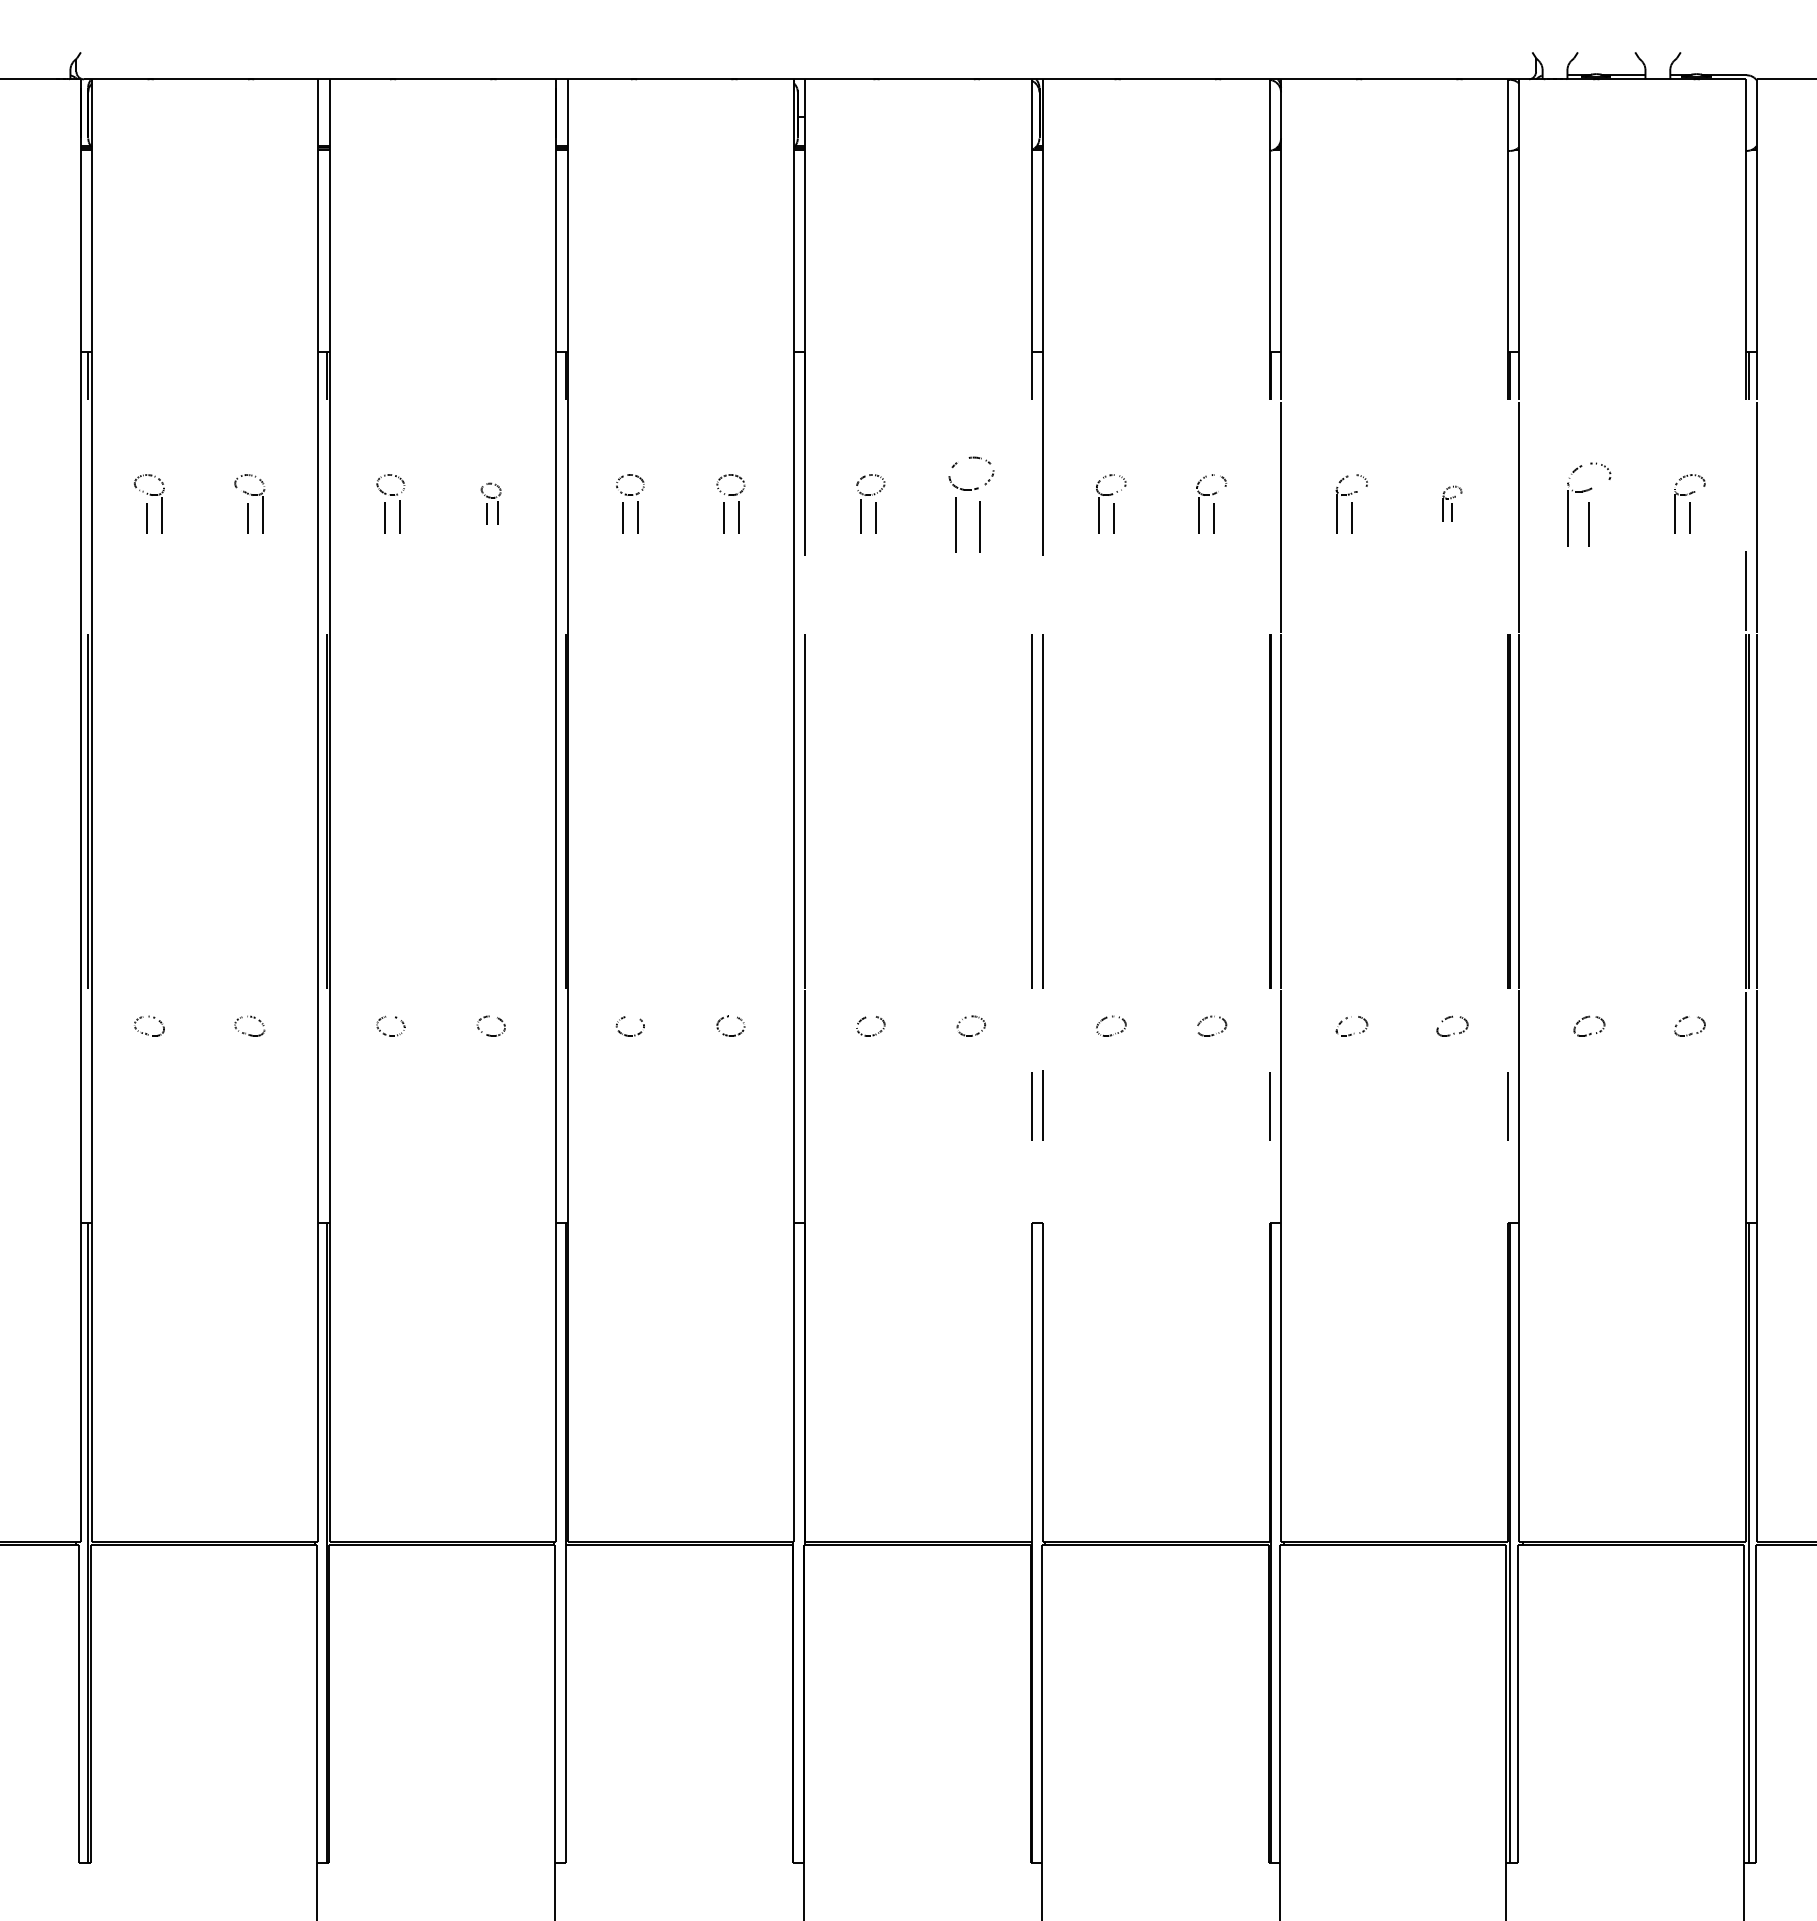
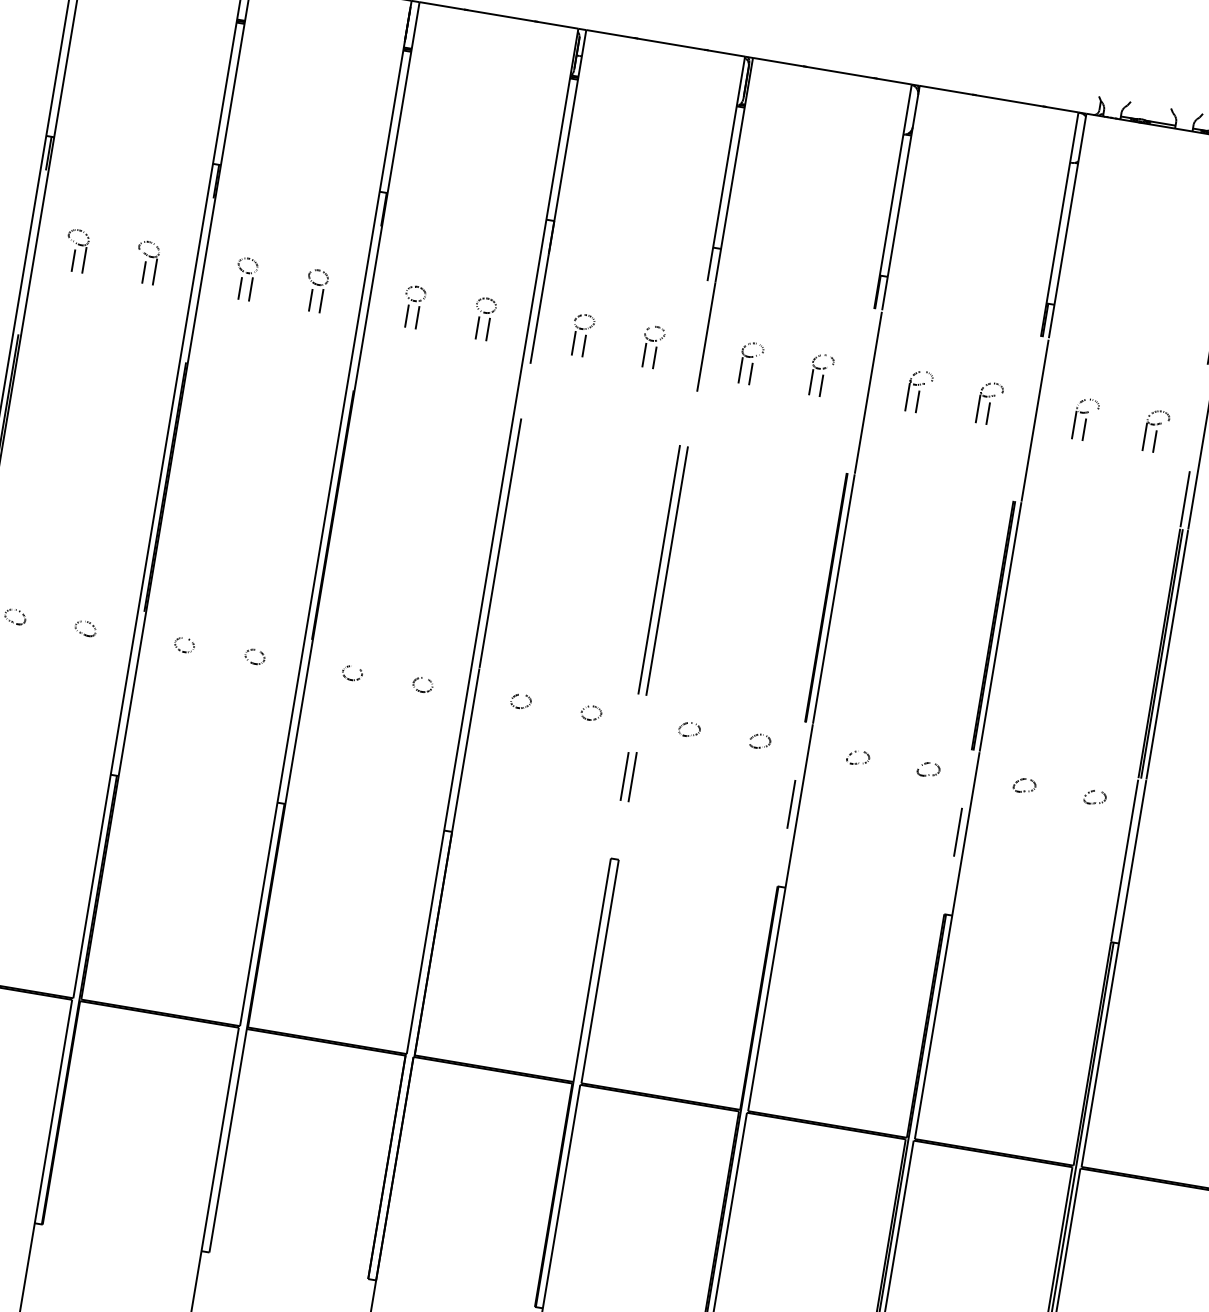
part: (490, 503) -> (315, 290), size x1.43
part: (970, 503) -> (652, 346), size x0.62
part: (1452, 503) -> (990, 403), size x1.67
part: (1589, 503) -> (1086, 419), size x0.71

